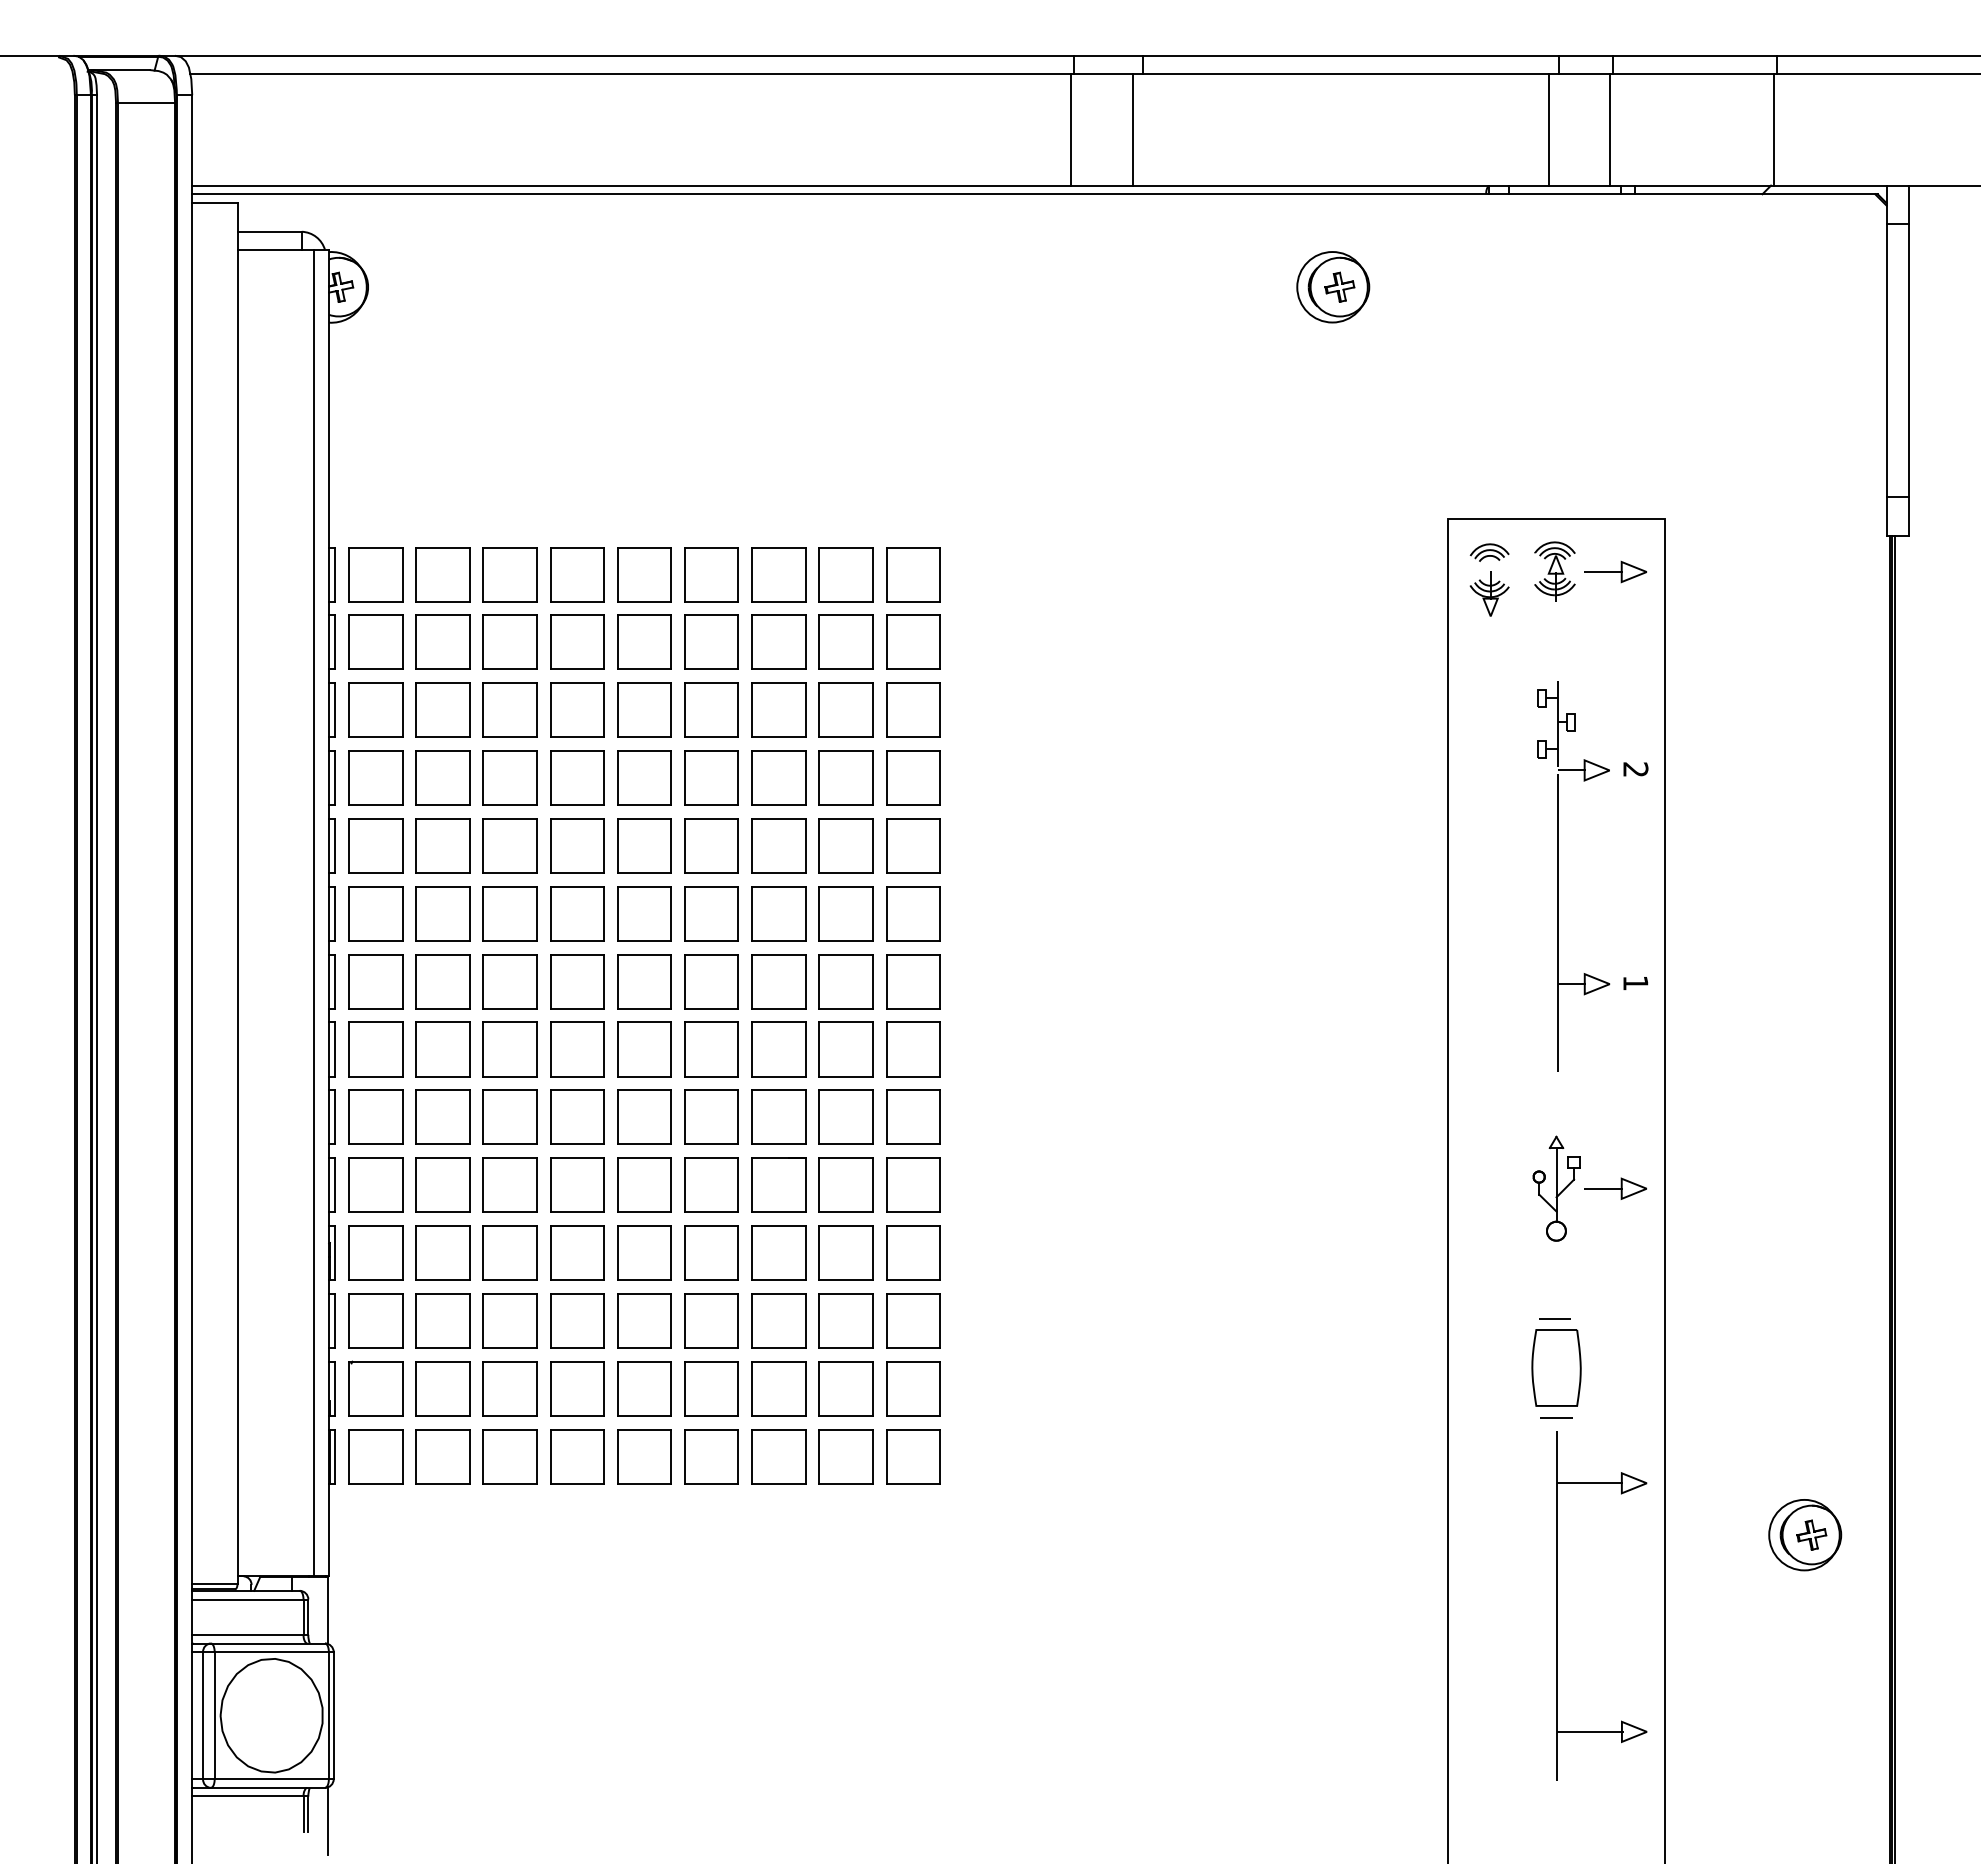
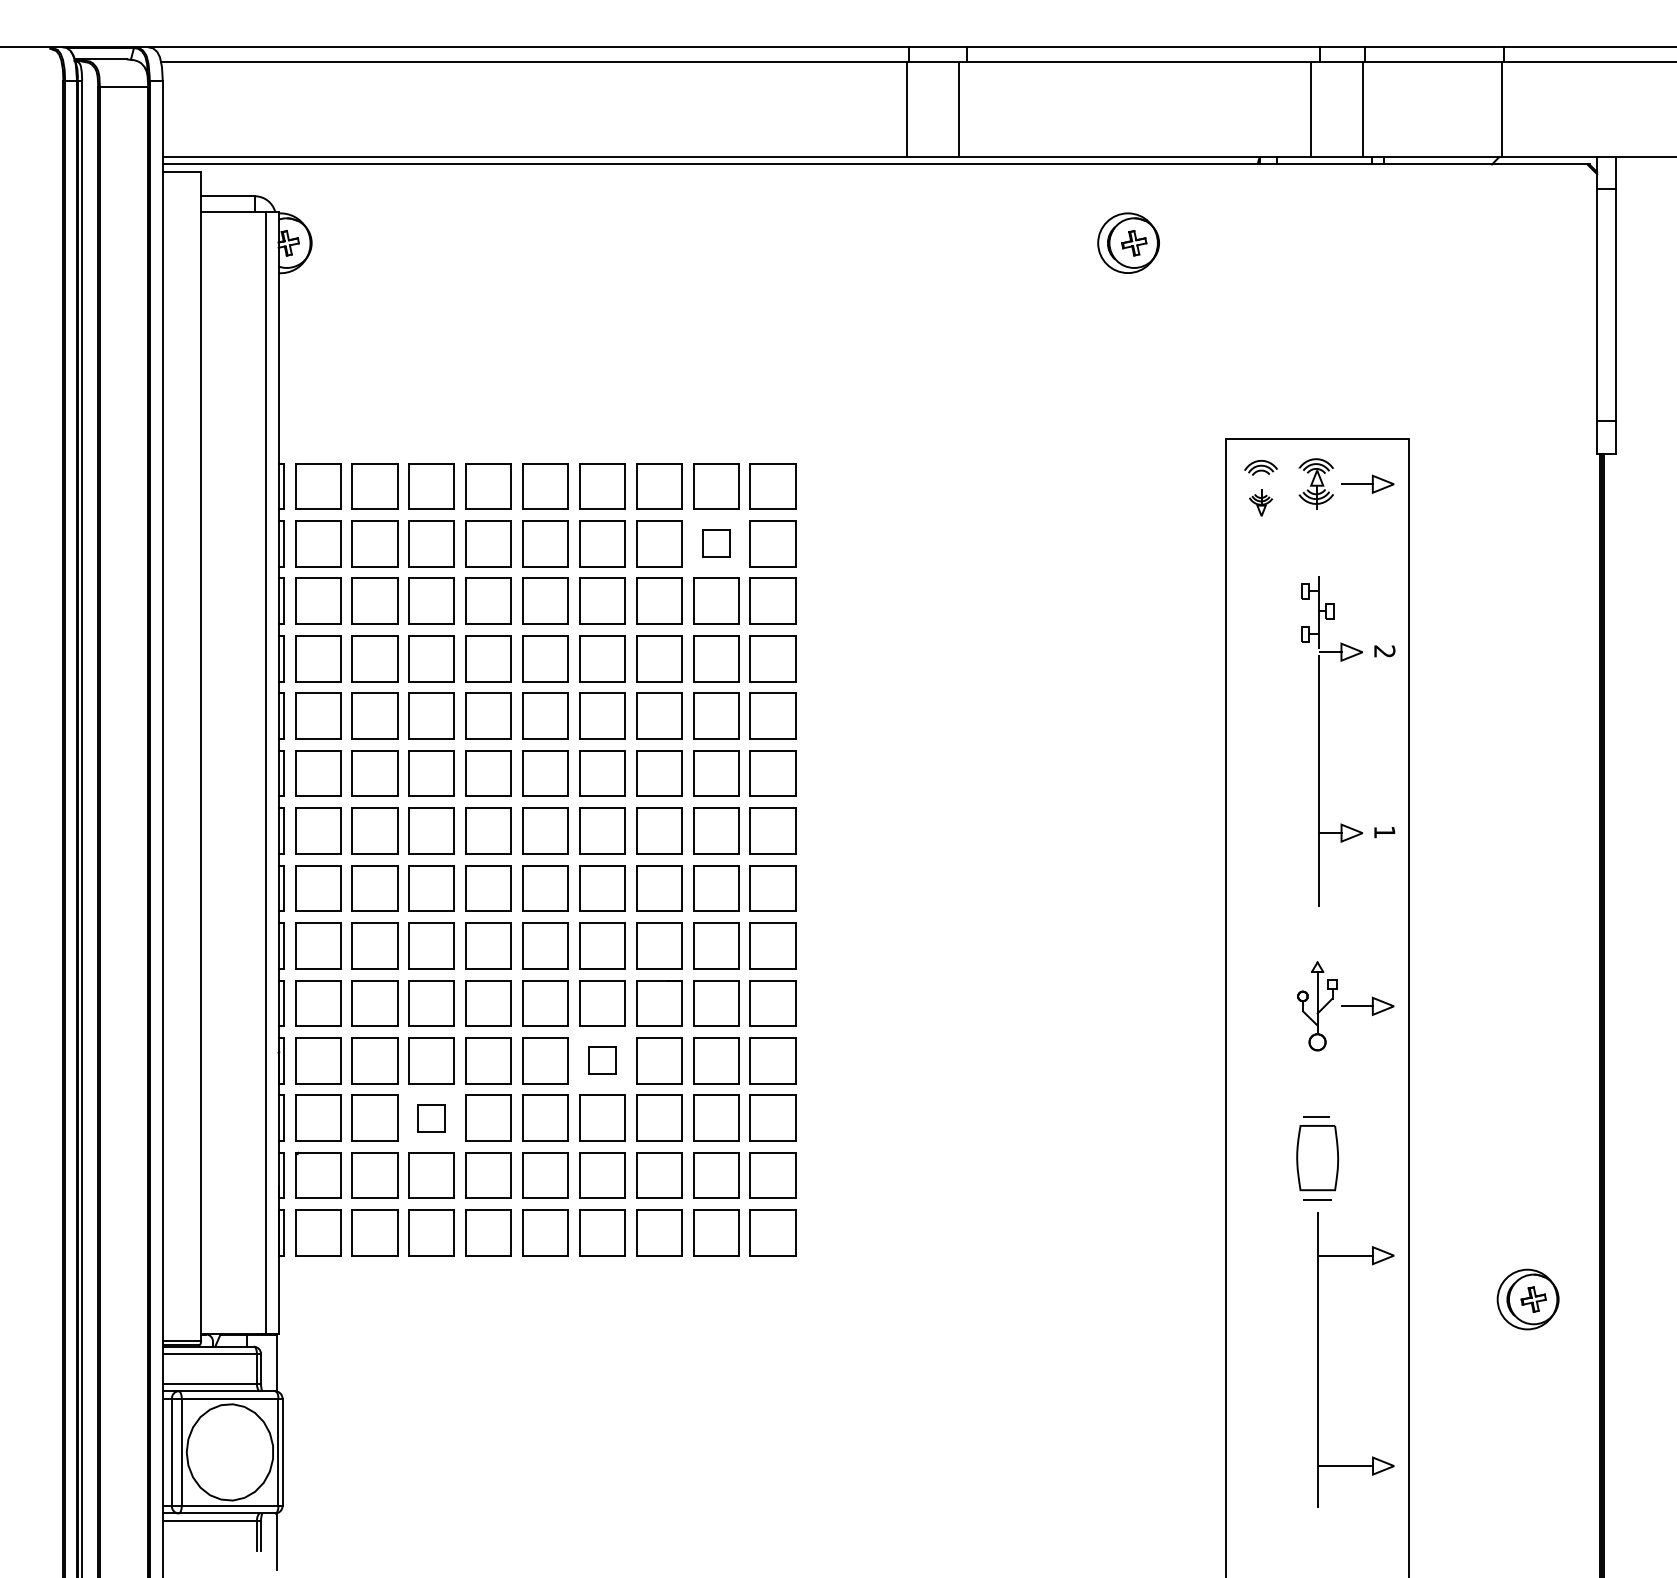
part: (1489, 593) -> (1260, 502), size x0.7
part: (845, 641) -> (715, 543), size x0.6
part: (711, 1252) -> (602, 1060), size x0.6
part: (509, 1320) -> (431, 1117), size x0.6

